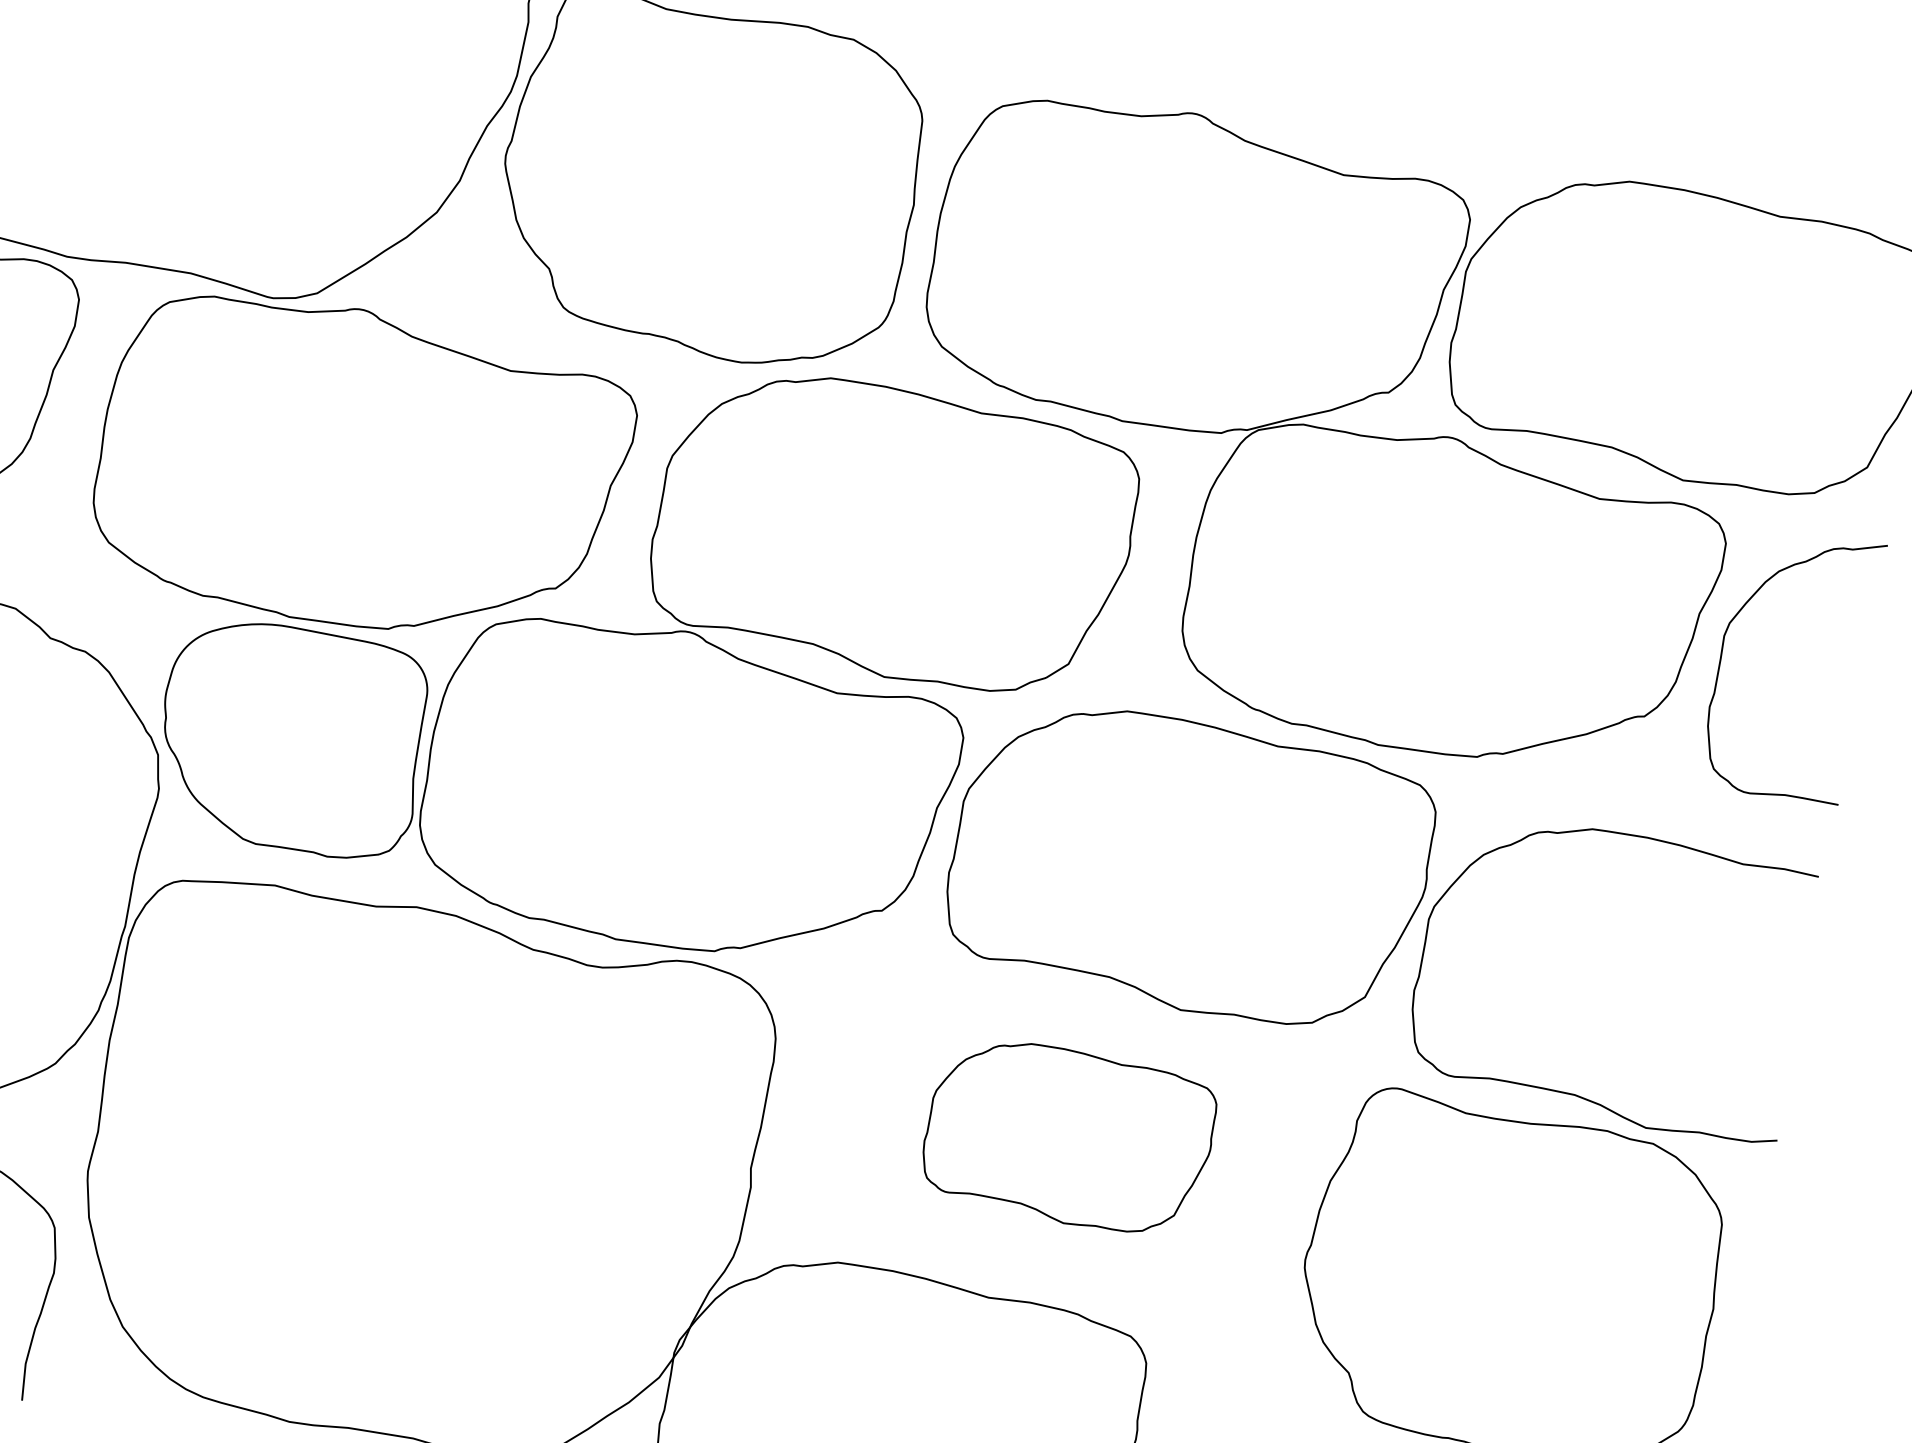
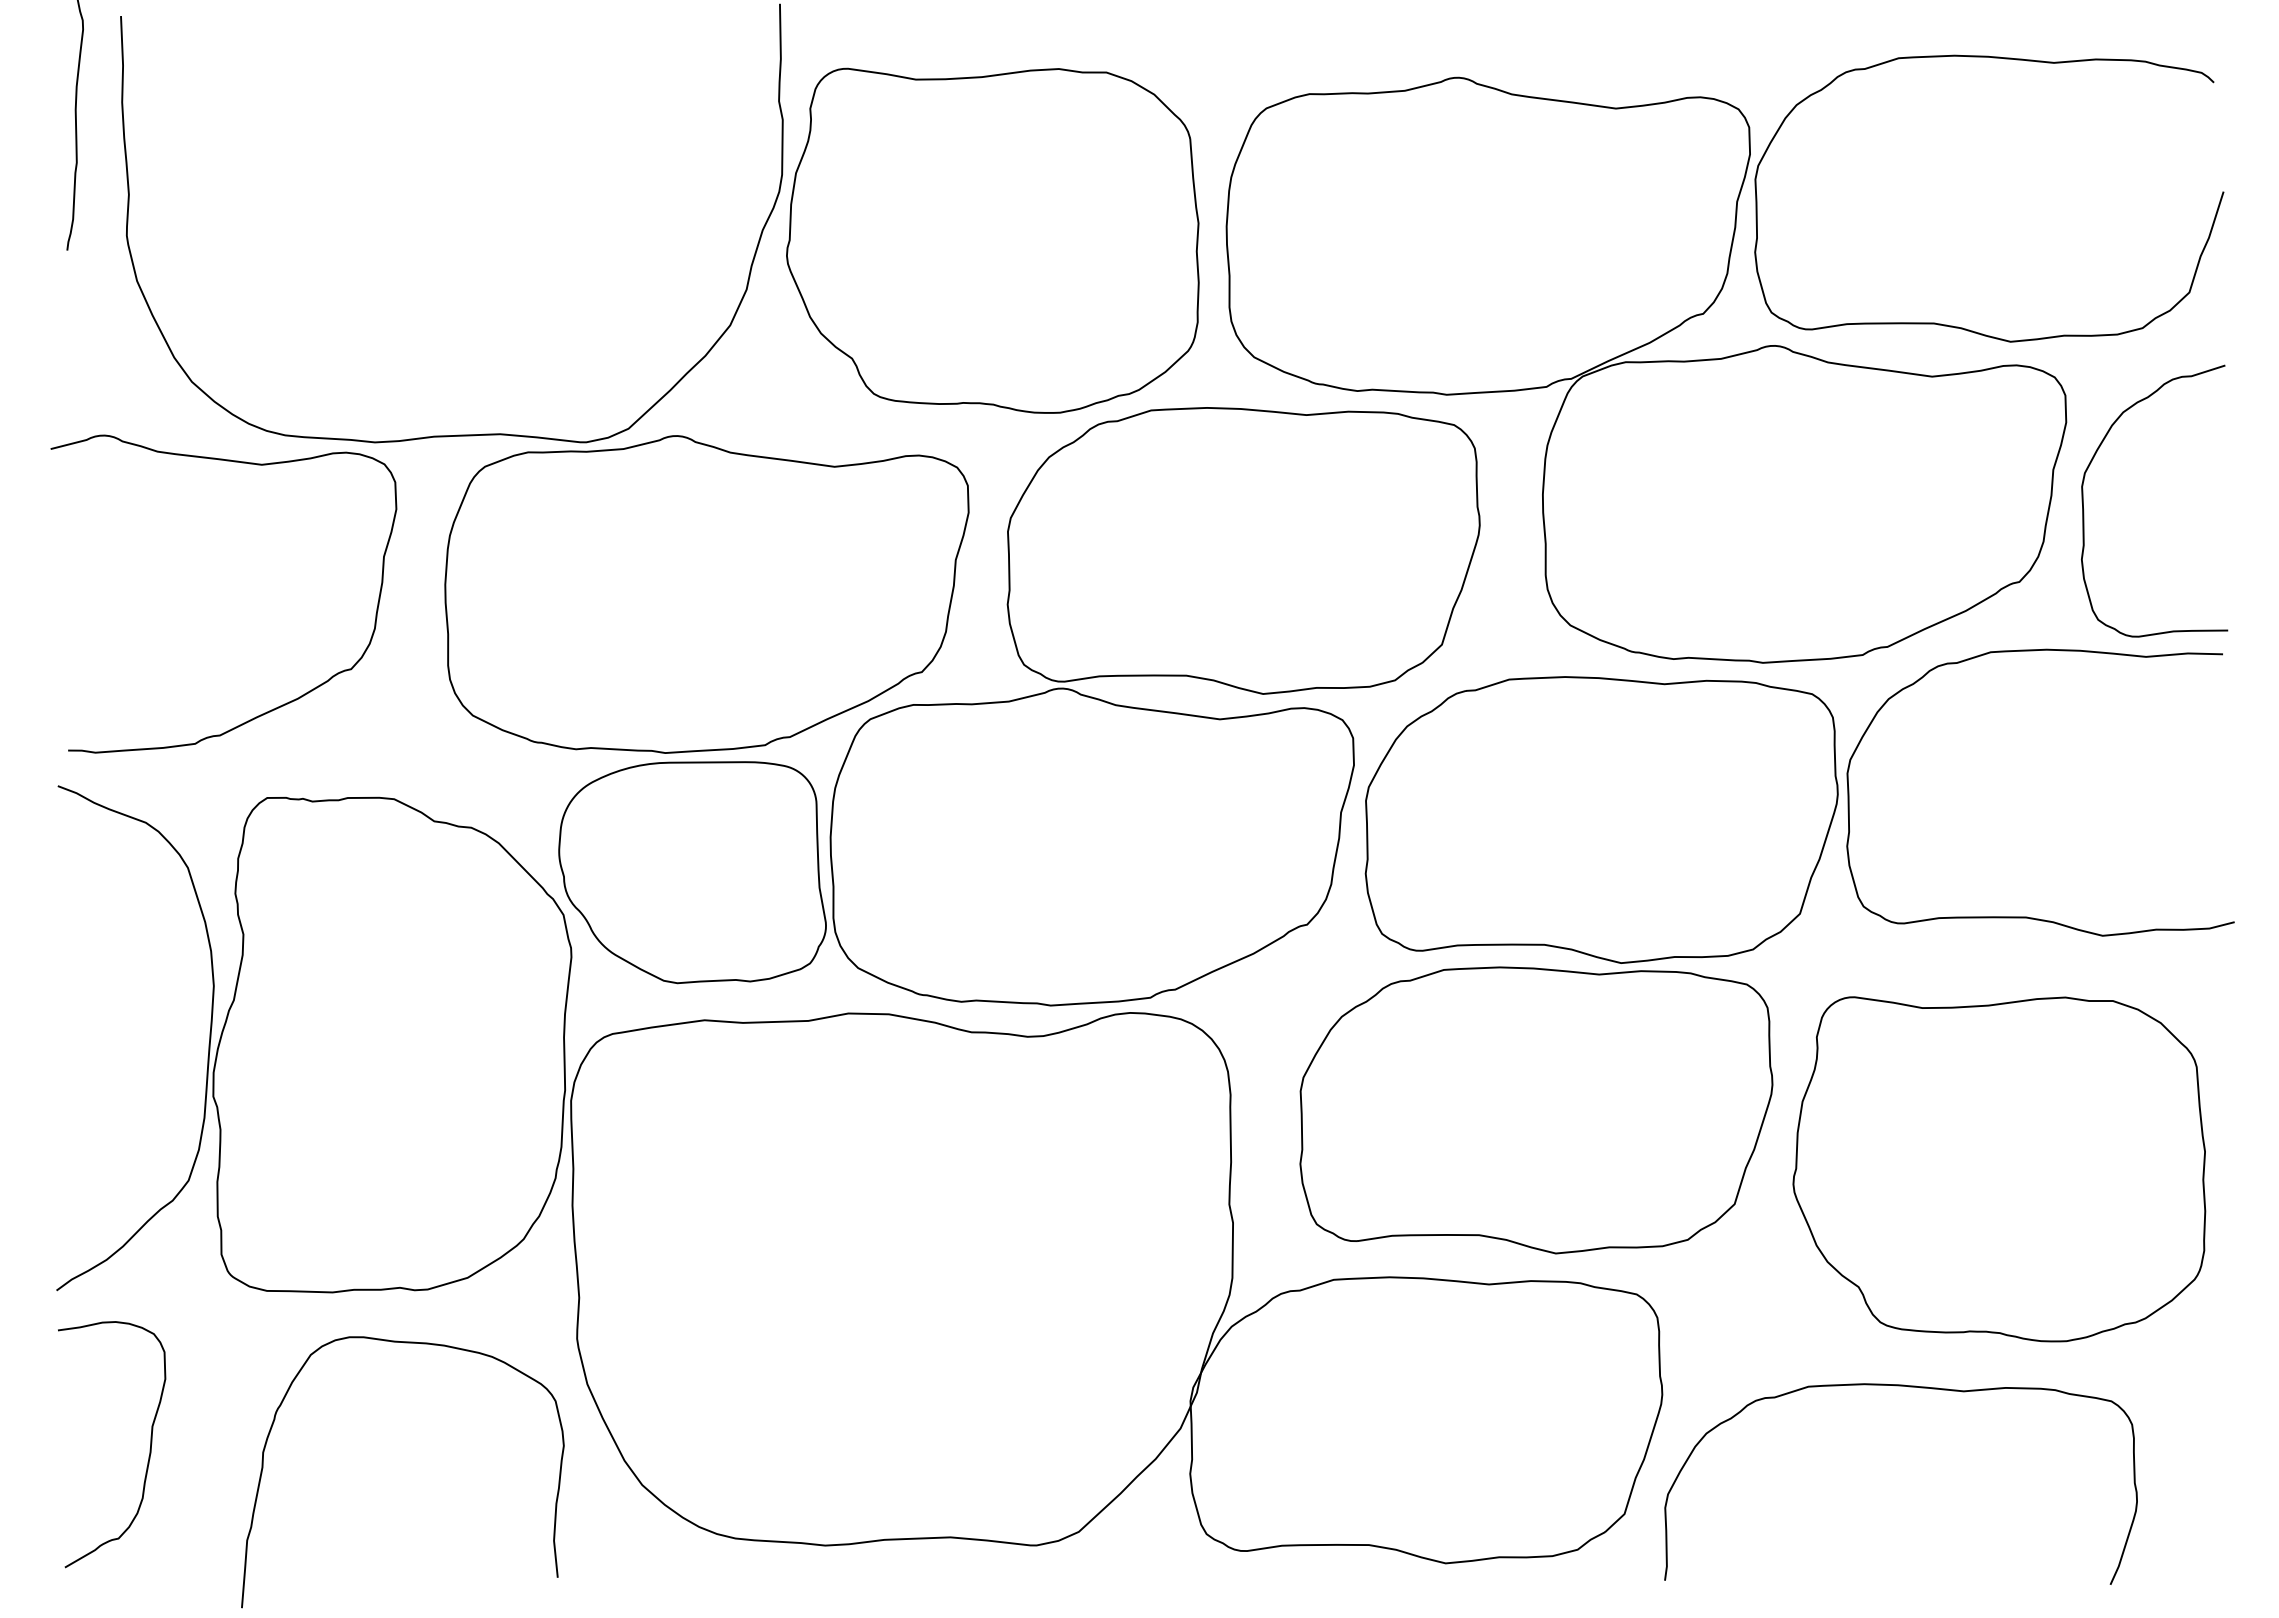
curve: (1576, 1094) -> (2027, 916), moved
part: (1069, 1137) -> (1536, 1110), size x1.67

